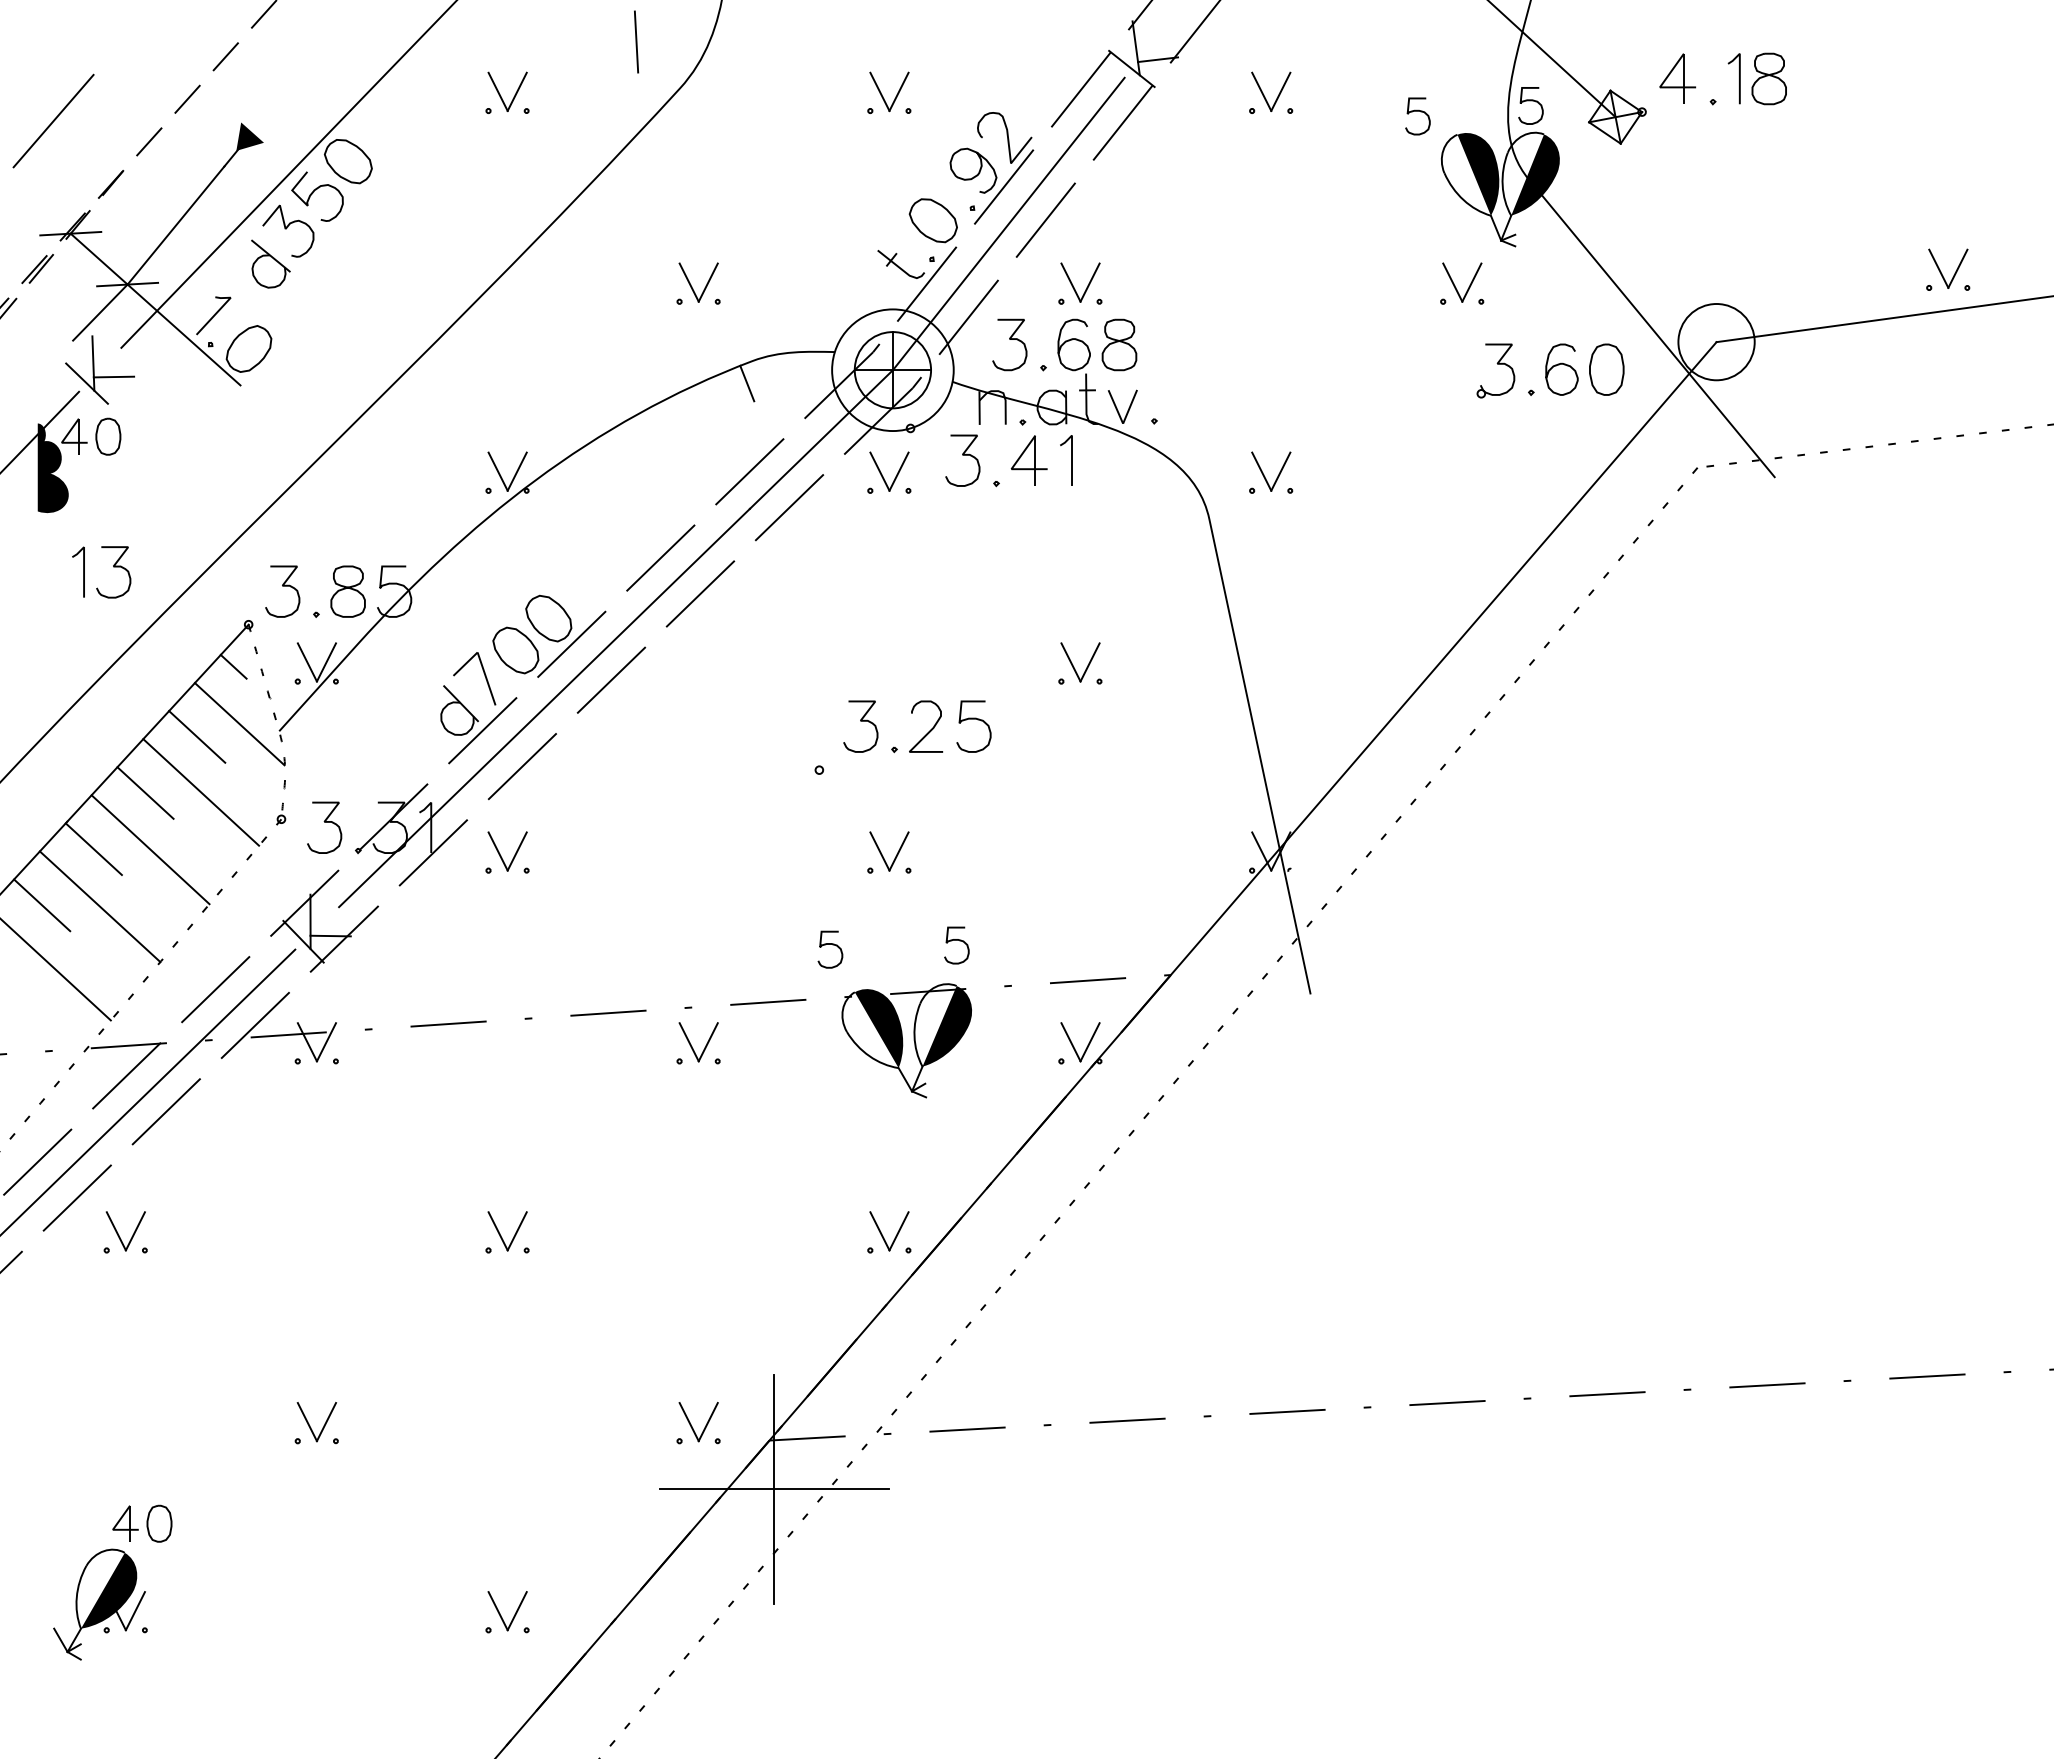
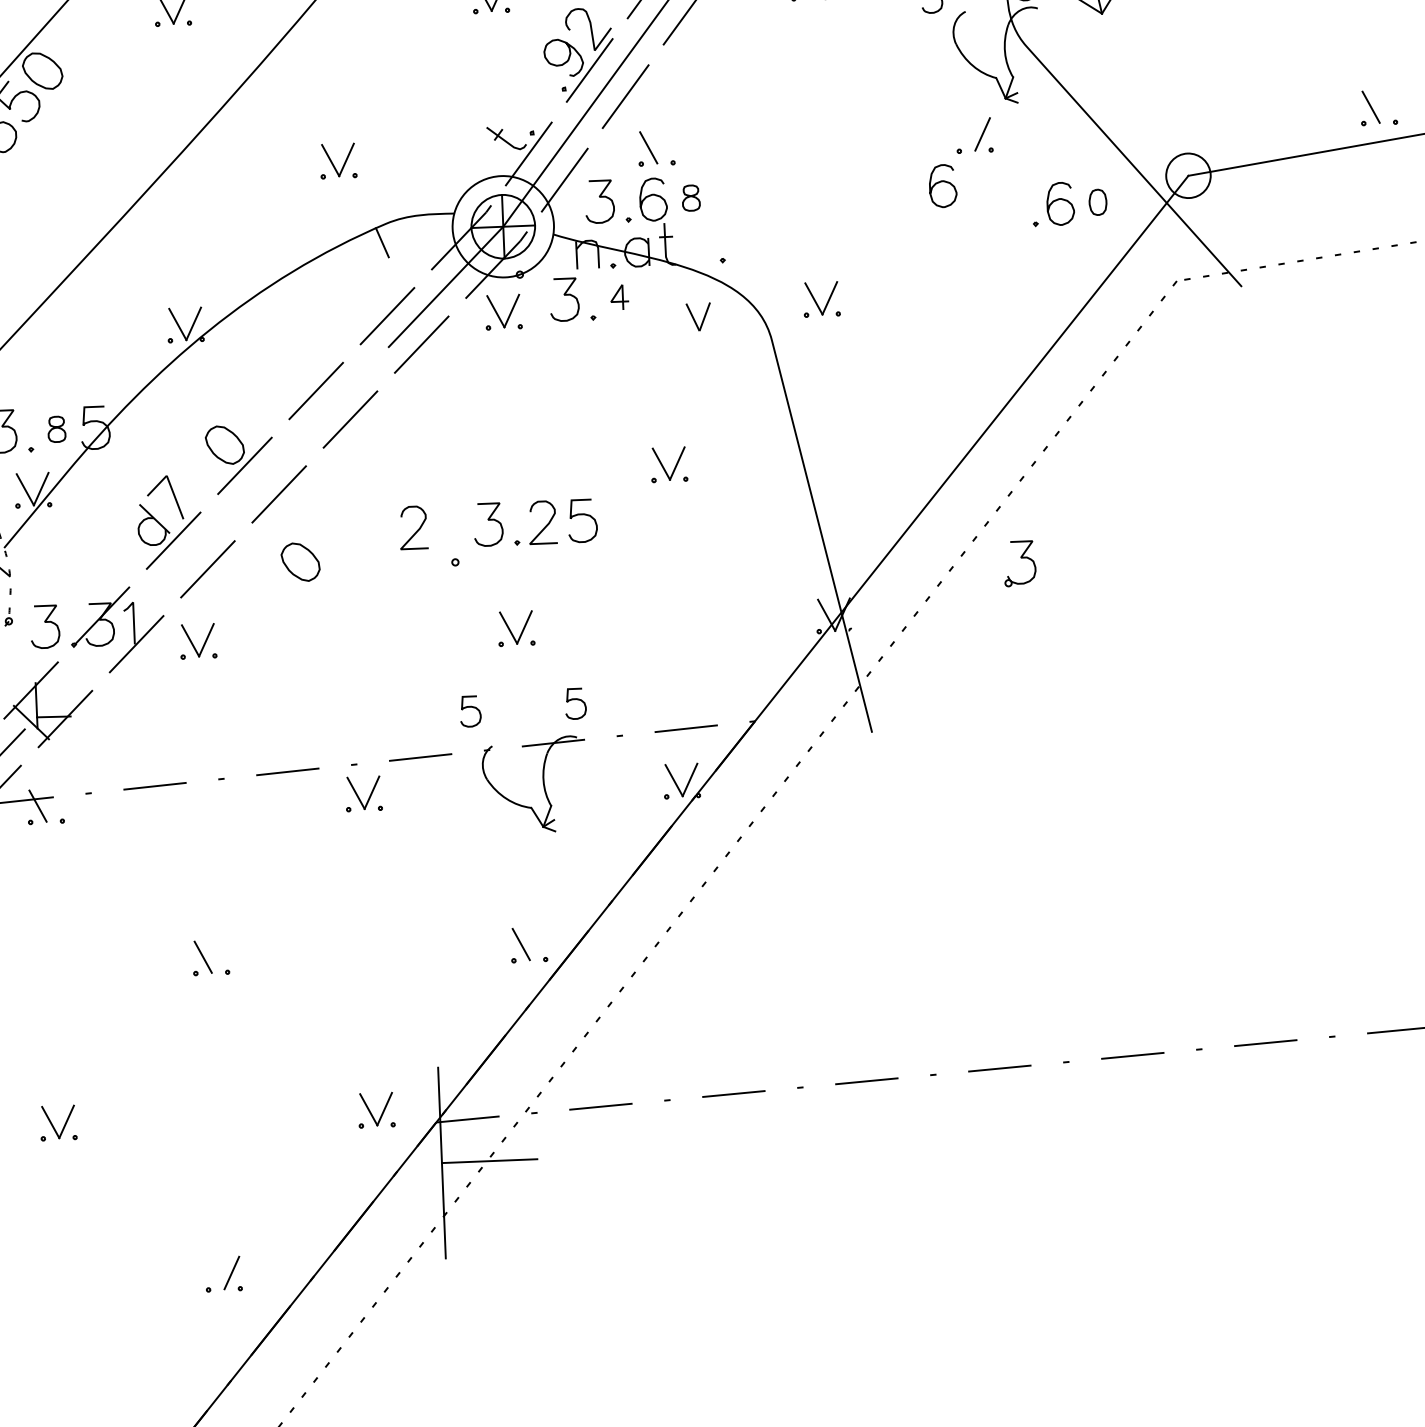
fill: (1478, 174) -> (984, 44), removed
fill: (1535, 174) -> (1032, 42), removed
part: (932, 220) -> (531, 100), removed
line: (1957, 268) -> (1386, 106), removed
line: (1089, 282) -> (664, 147), removed
line: (1452, 282) -> (966, 134), removed
curve: (1419, 338) -> (940, 182), added
circle: (1716, 342) -> (1188, 176), size x0.7
part: (1119, 344) -> (691, 197), size x0.6
part: (1497, 364) -> (1021, 558), moved
part: (1606, 369) -> (1097, 202), size x0.6
part: (1122, 406) -> (698, 316), moved
part: (1028, 460) -> (619, 297), size x0.6
line: (1071, 460) -> (655, 295), removed
part: (347, 591) -> (56, 429), size x0.6
part: (515, 650) -> (300, 562), moved
line: (544, 707) -> (224, 519), removed
curve: (775, 729) -> (417, 529), added
fill: (947, 1026) -> (570, 771), removed
fill: (878, 1028) -> (513, 775), removed
line: (326, 1042) -> (53, 805), removed
line: (516, 1231) -> (218, 956), removed
line: (898, 1231) -> (536, 944), removed
line: (716, 1489) -> (393, 1165), removed
line: (497, 1611) -> (215, 1274), removed

